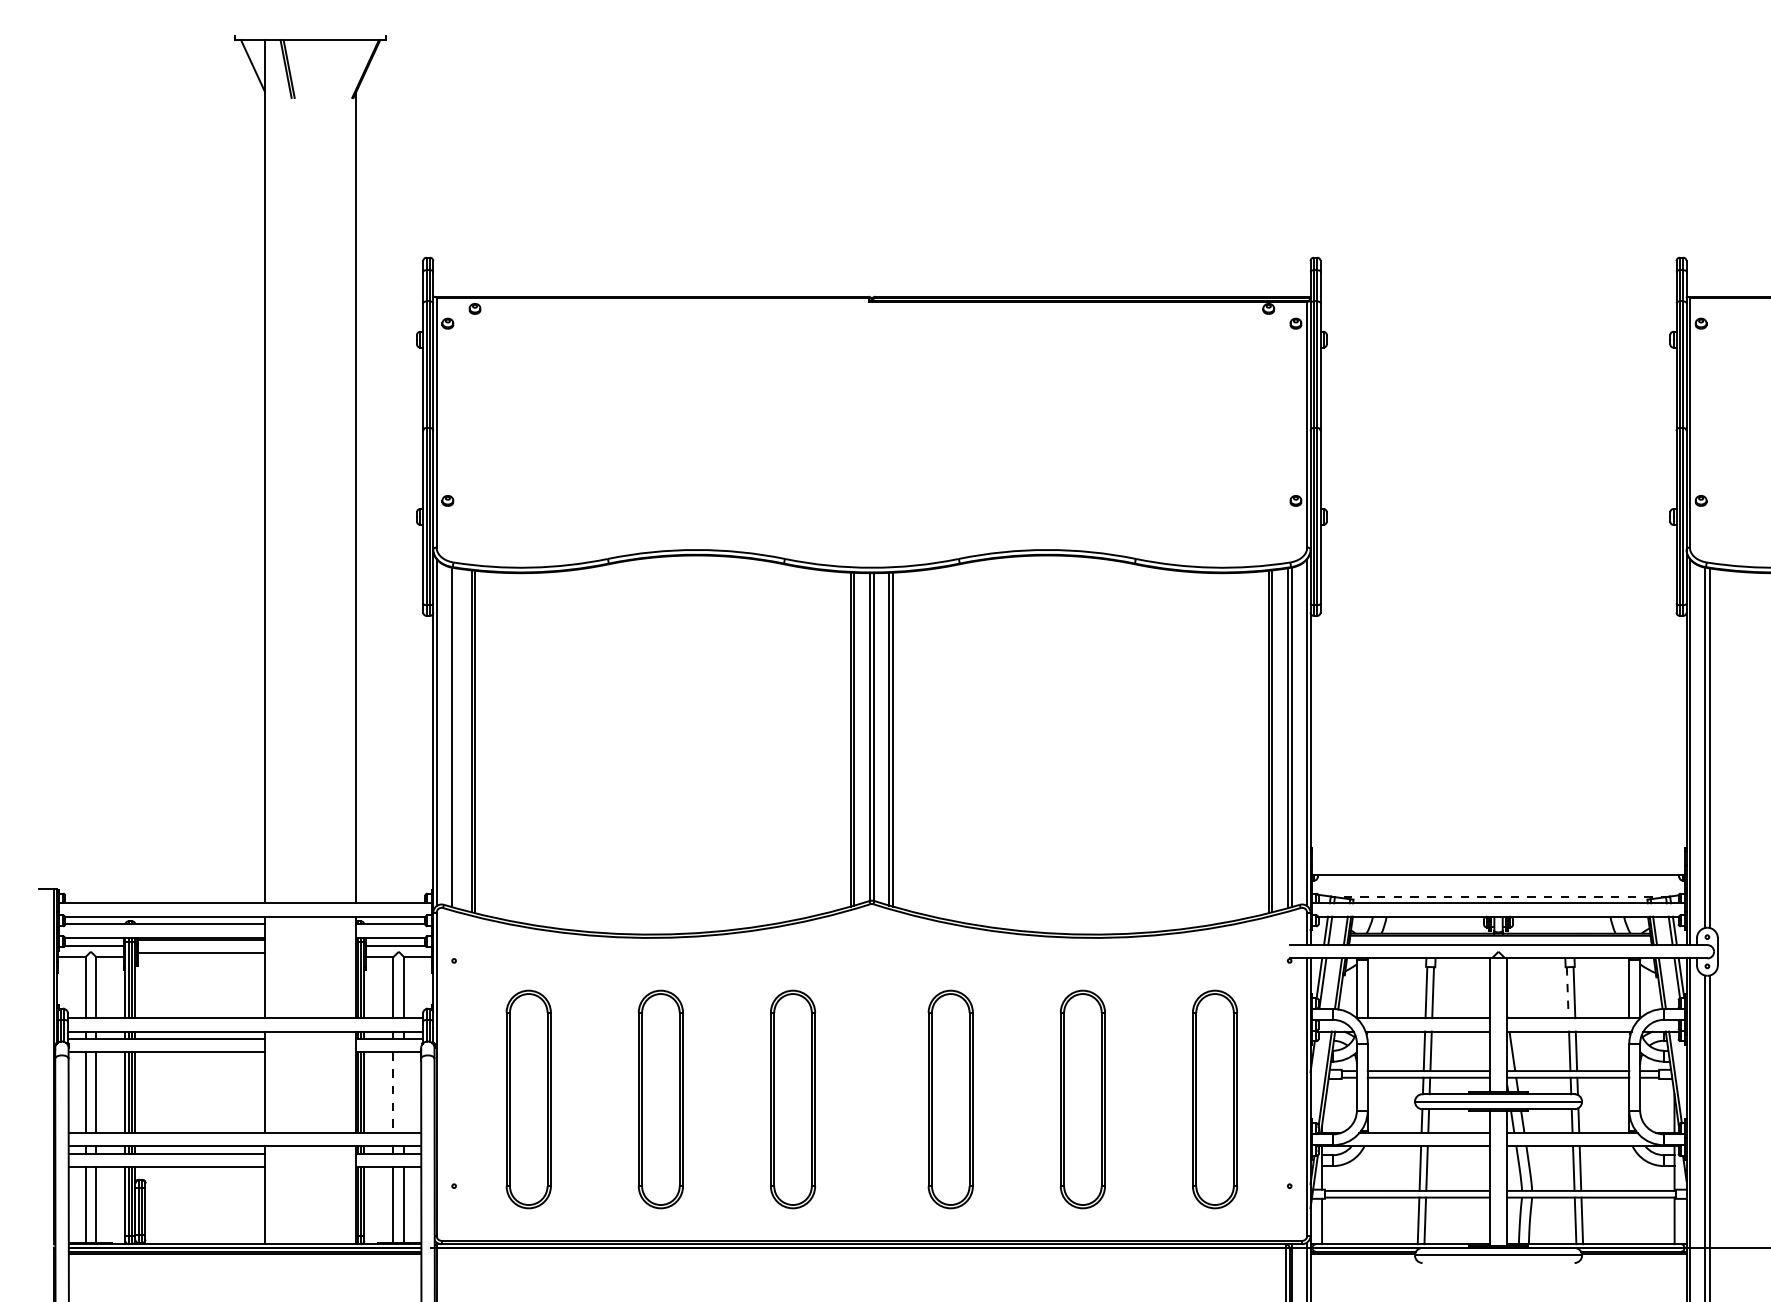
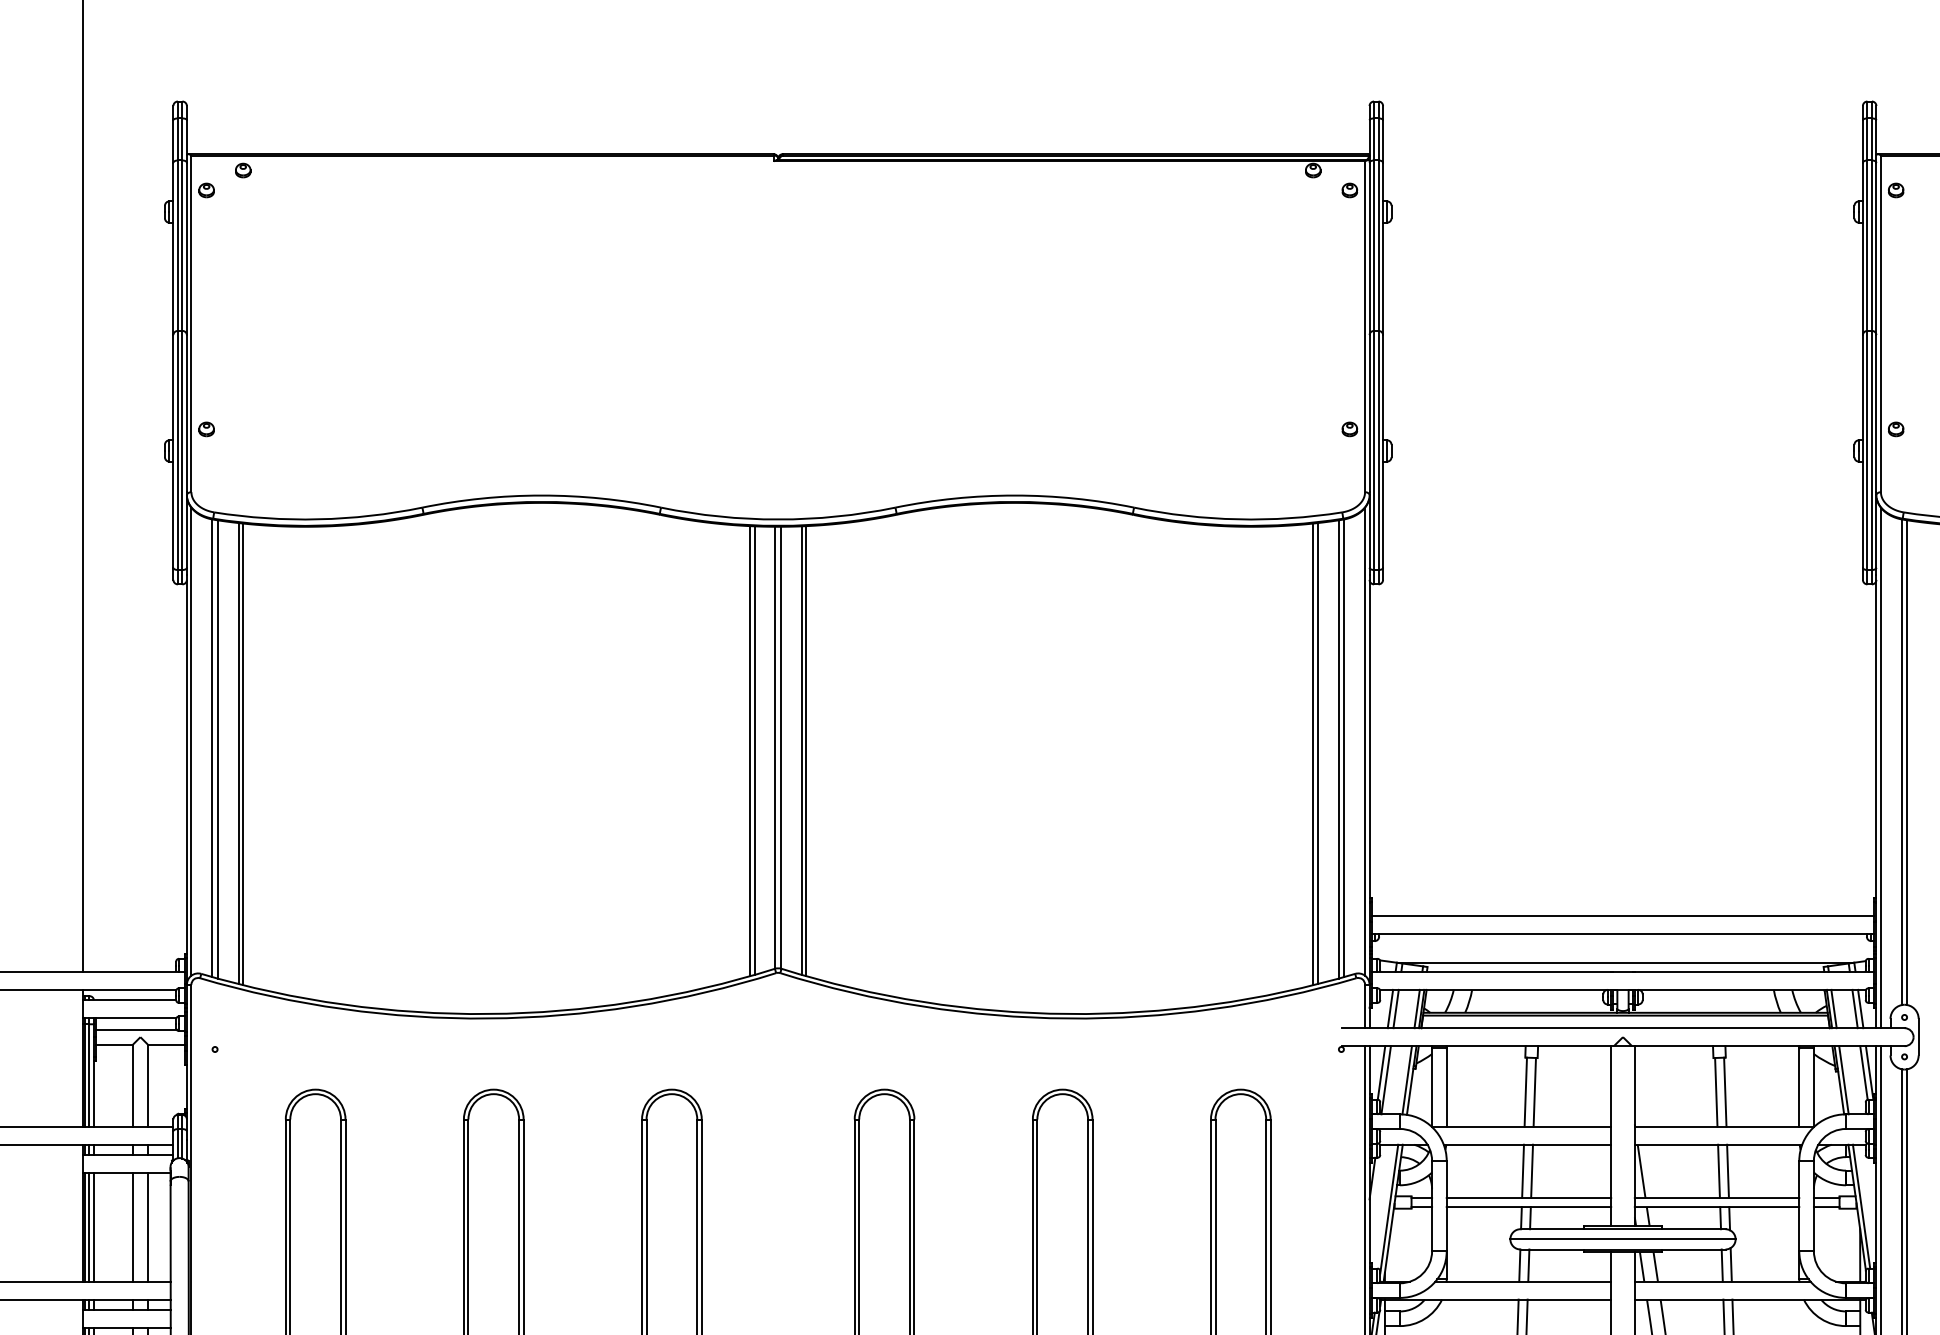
line: (456, 738) -> (218, 749), added
line: (1498, 861) -> (1622, 915), added
line: (1499, 896) -> (1624, 962), dashed -> solid
line: (1567, 992) -> (1715, 1092), dashed -> solid
line: (404, 1092) -> (148, 1226), added
line: (393, 1093) -> (133, 1228), dashed -> solid

